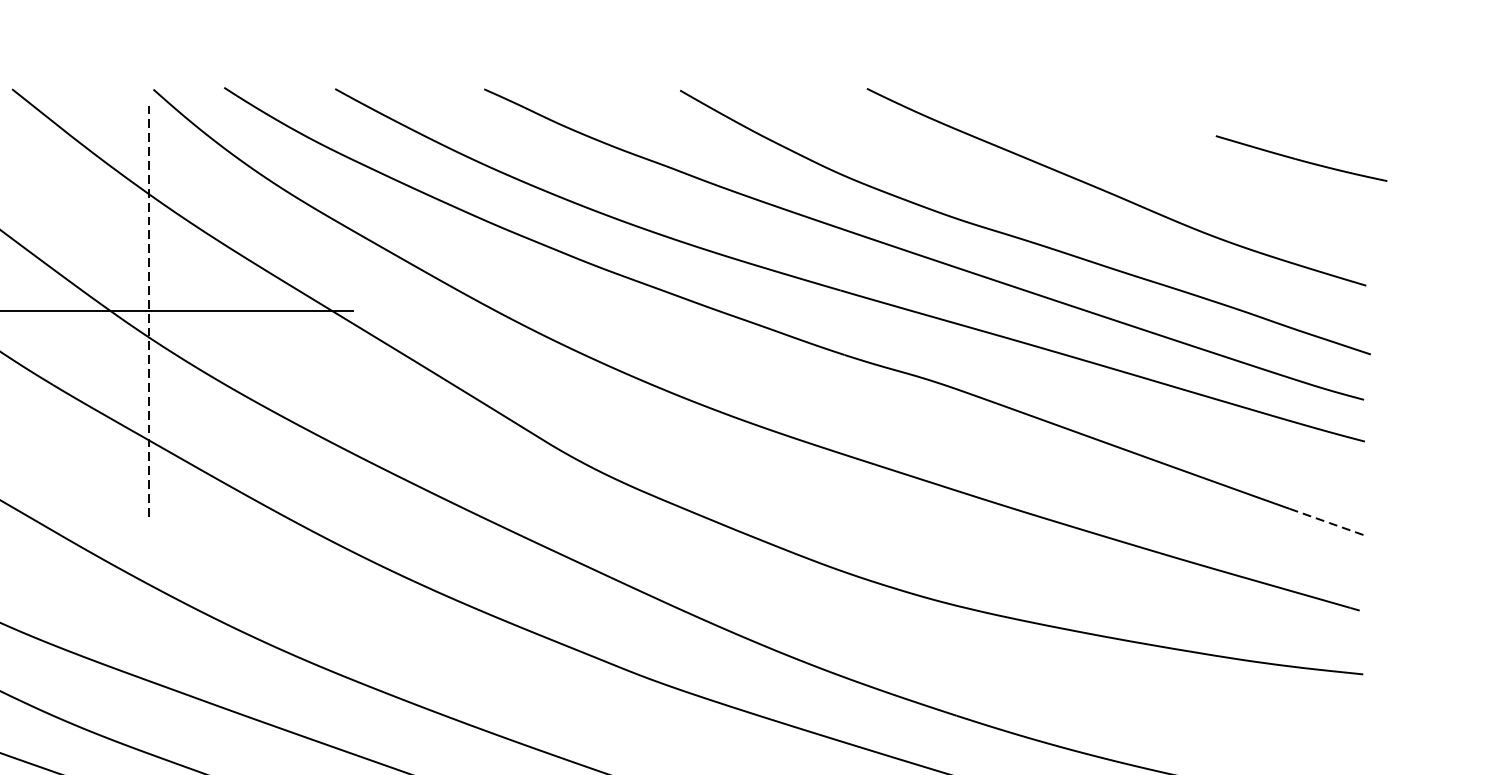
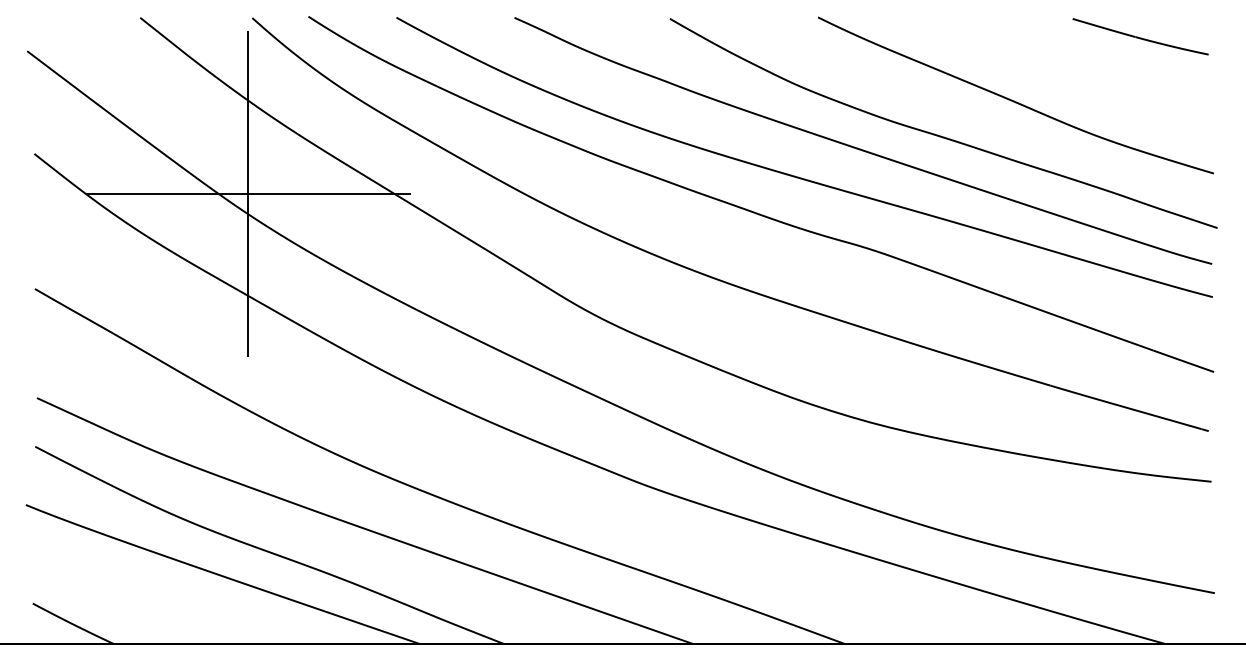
part: (1301, 158) -> (1140, 36), moved
line: (148, 310) -> (248, 193), dashed -> solid
line: (1329, 522) -> (1184, 361), dashed -> solid

